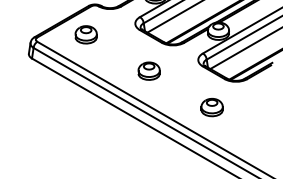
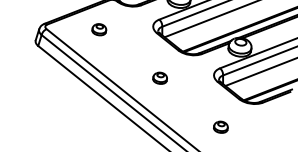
part: (85, 34) -> (98, 29), size x0.6
part: (148, 70) -> (159, 77), size x0.6
part: (211, 107) -> (220, 126), size x0.6

